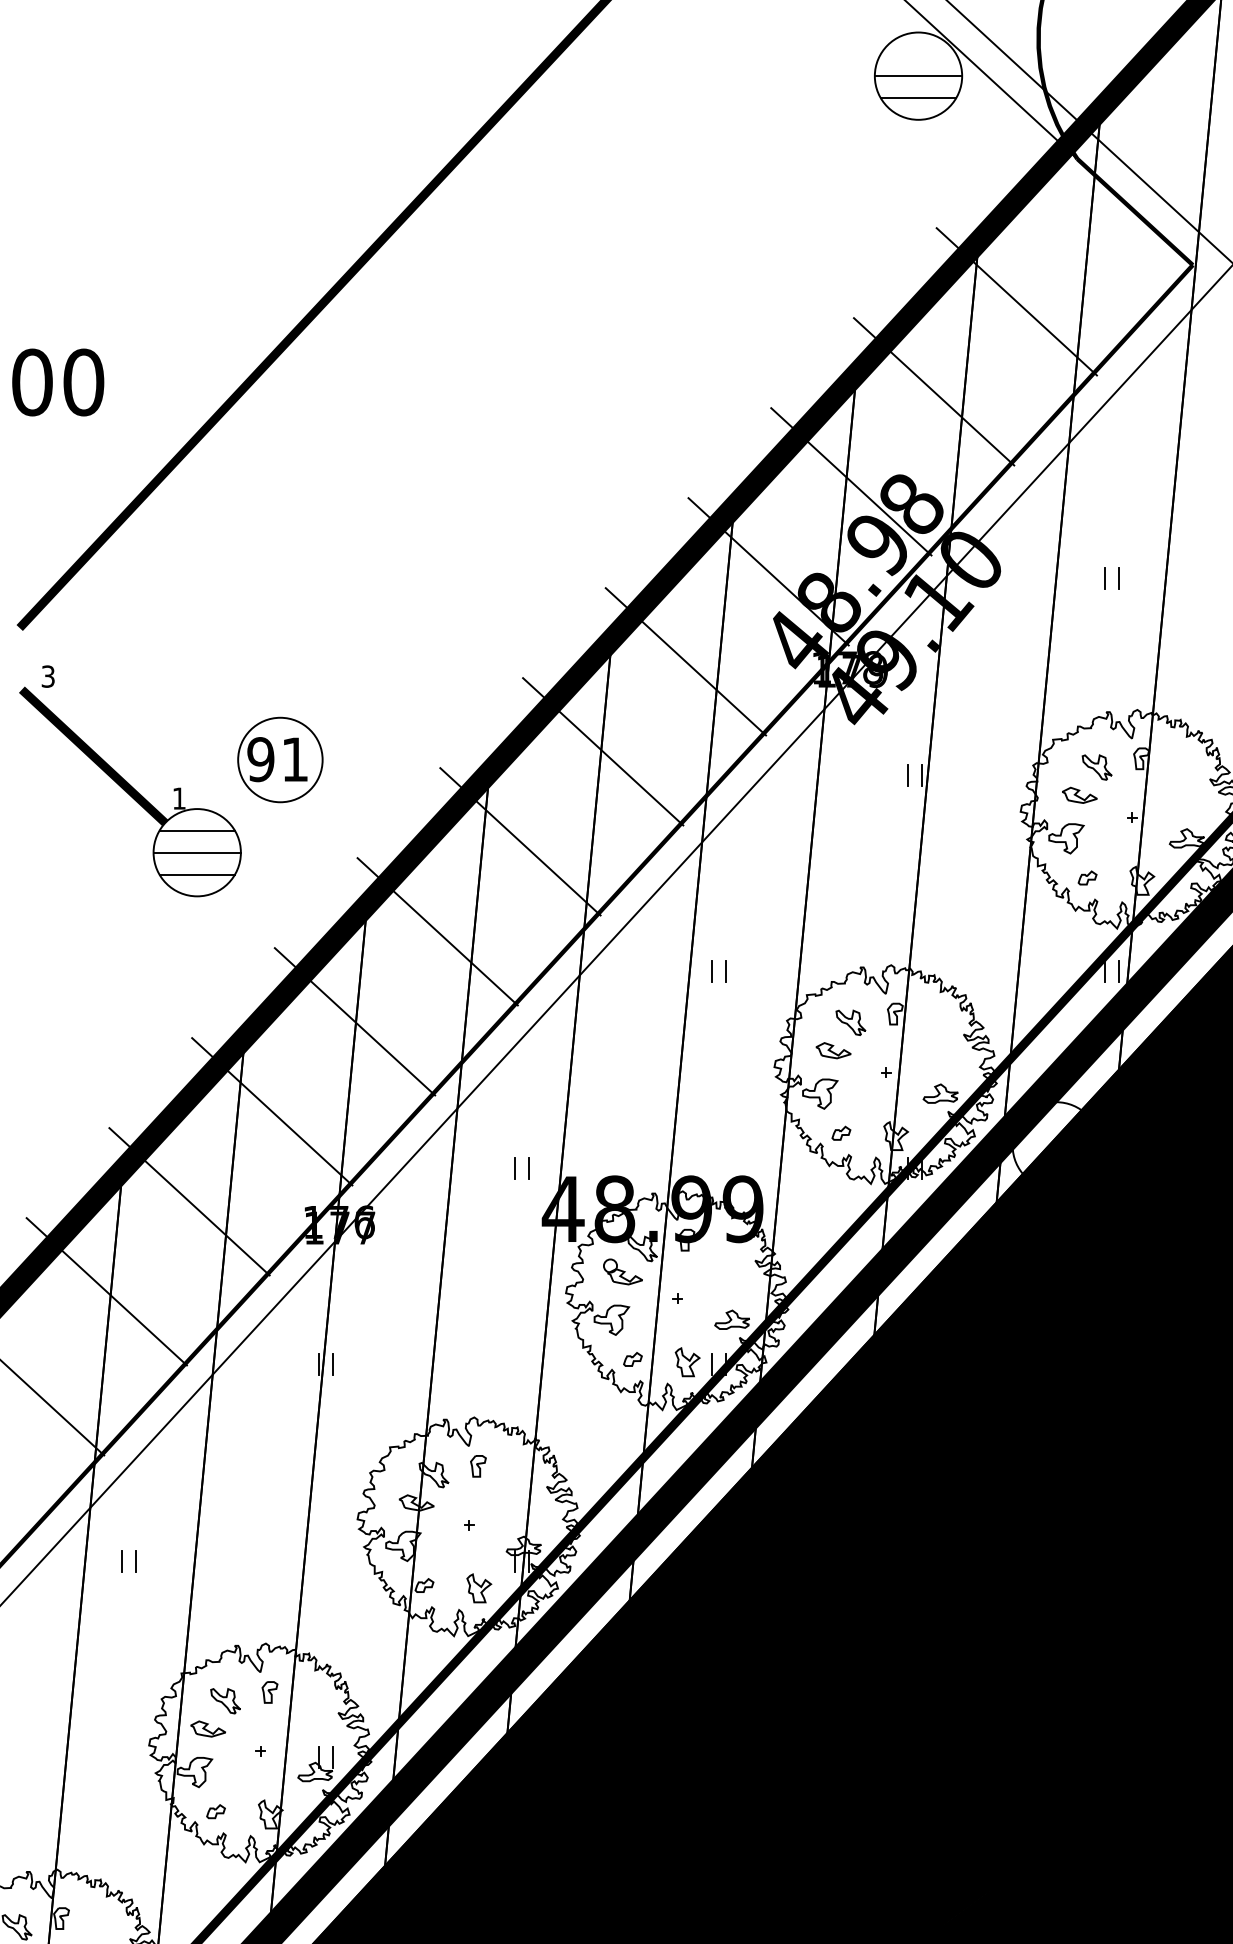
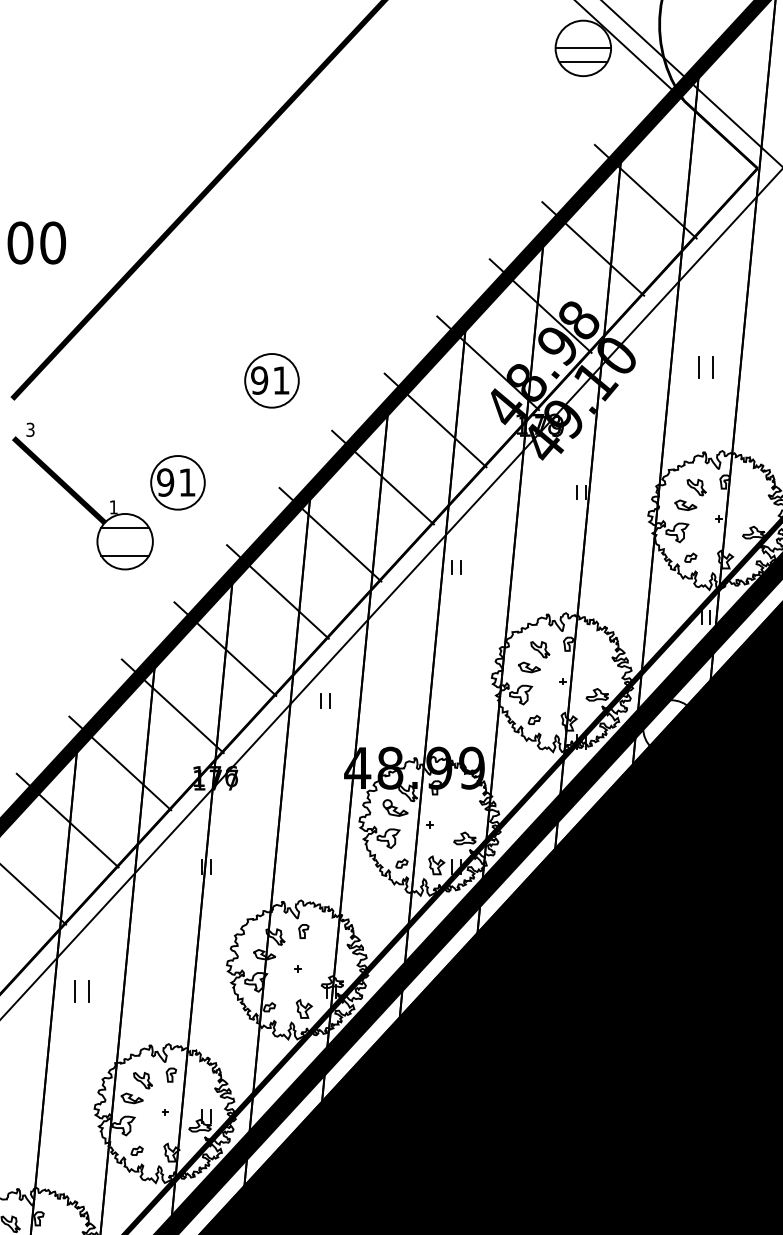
part: (1110, 578) -> (705, 367), size x1.6
part: (427, 598) -> (271, 380), added
line: (196, 852) -> (124, 541), removed
part: (718, 972) -> (456, 567), moved
part: (522, 1167) -> (325, 700), moved
part: (128, 1560) -> (81, 991), size x1.6

